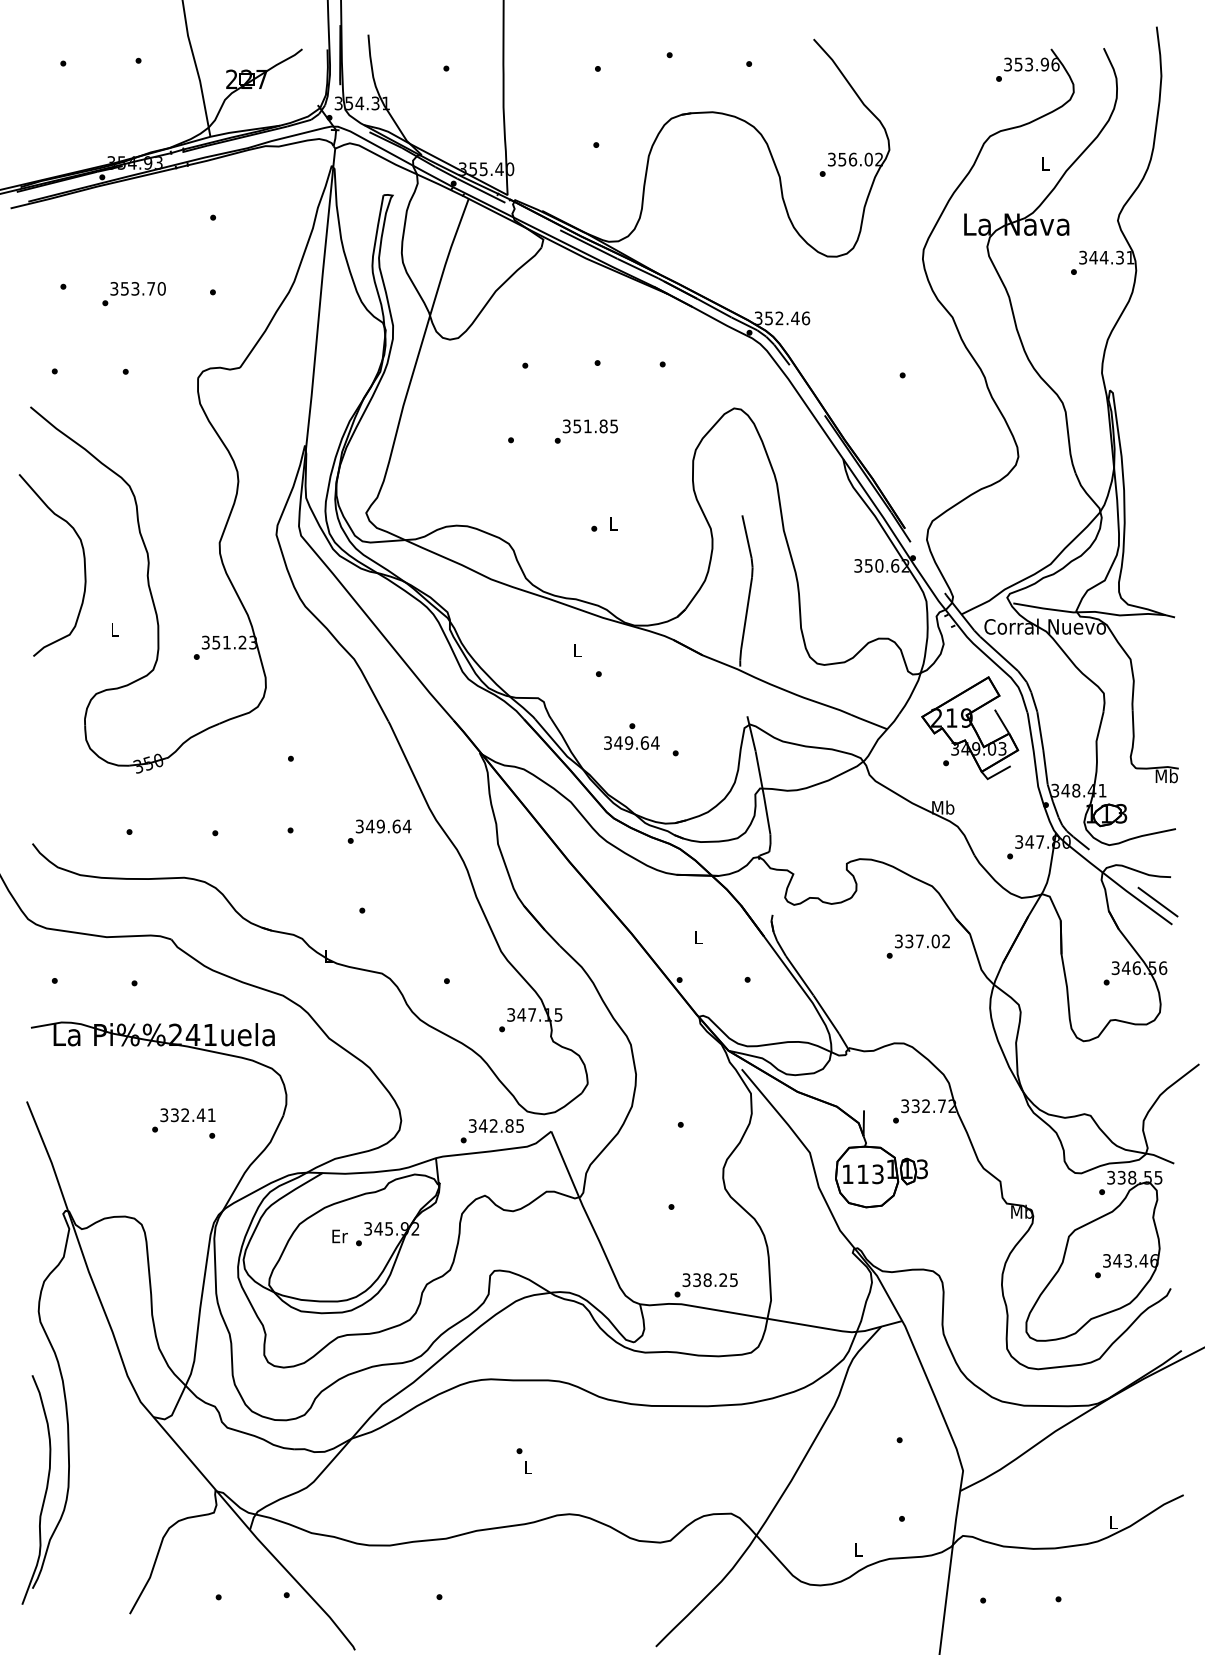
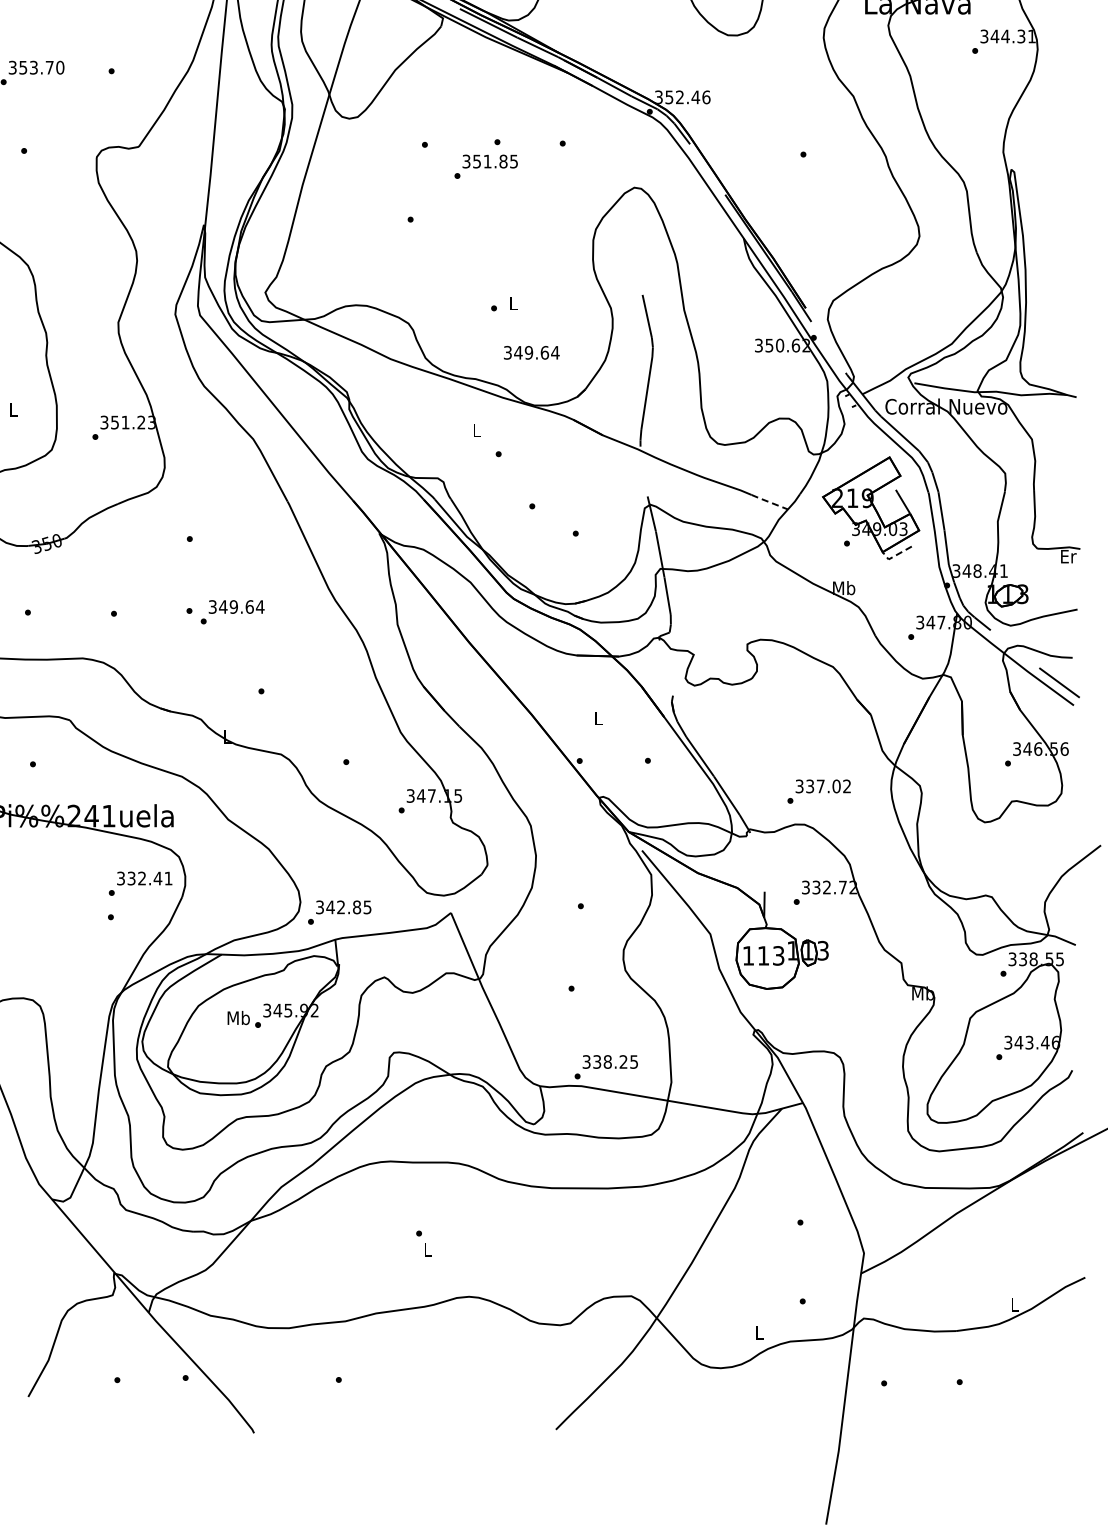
text: (585, 431) -> (485, 166), moved
line: (869, 722) -> (770, 502), solid -> dashed
text: (631, 742) -> (531, 352), moved
line: (994, 775) -> (895, 555), solid -> dashed
text: (1166, 776) -> (1068, 556), Mb -> Er
text: (379, 831) -> (232, 612), moved
text: (917, 946) -> (818, 791), moved
text: (183, 1120) -> (140, 883), moved
text: (491, 1131) -> (338, 912), moved
text: (339, 1236) -> (238, 1018), Er -> Mb

